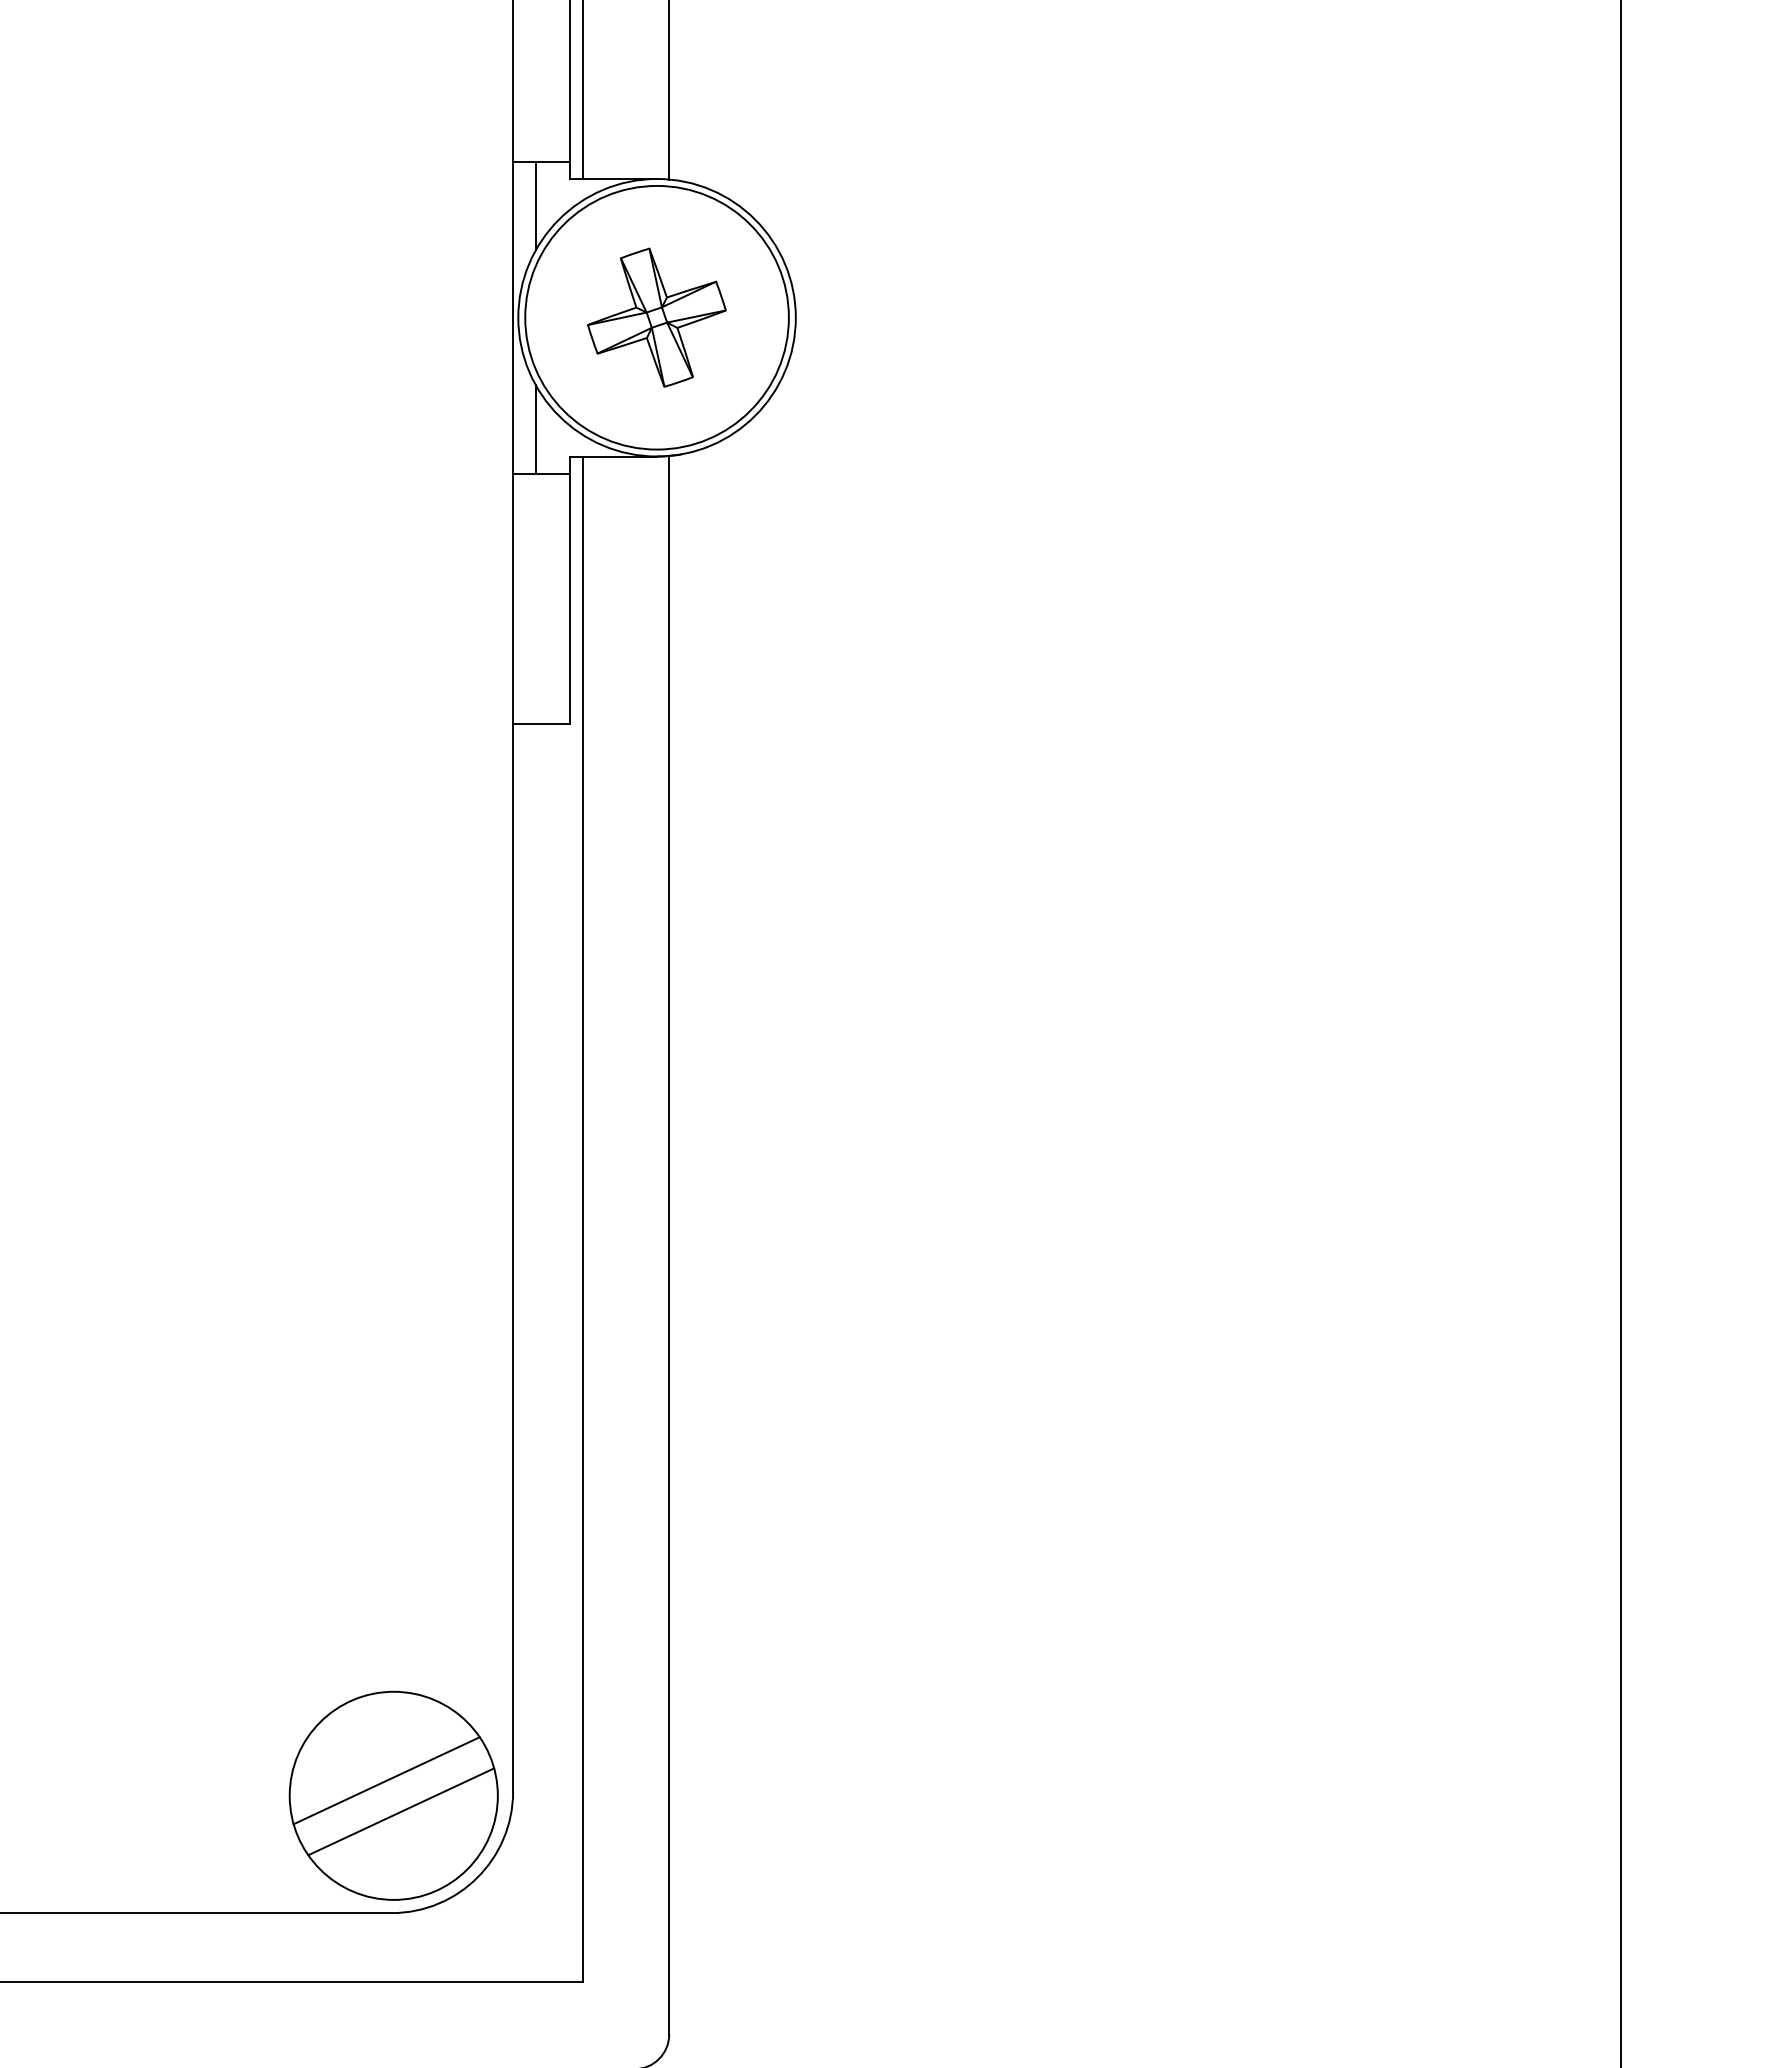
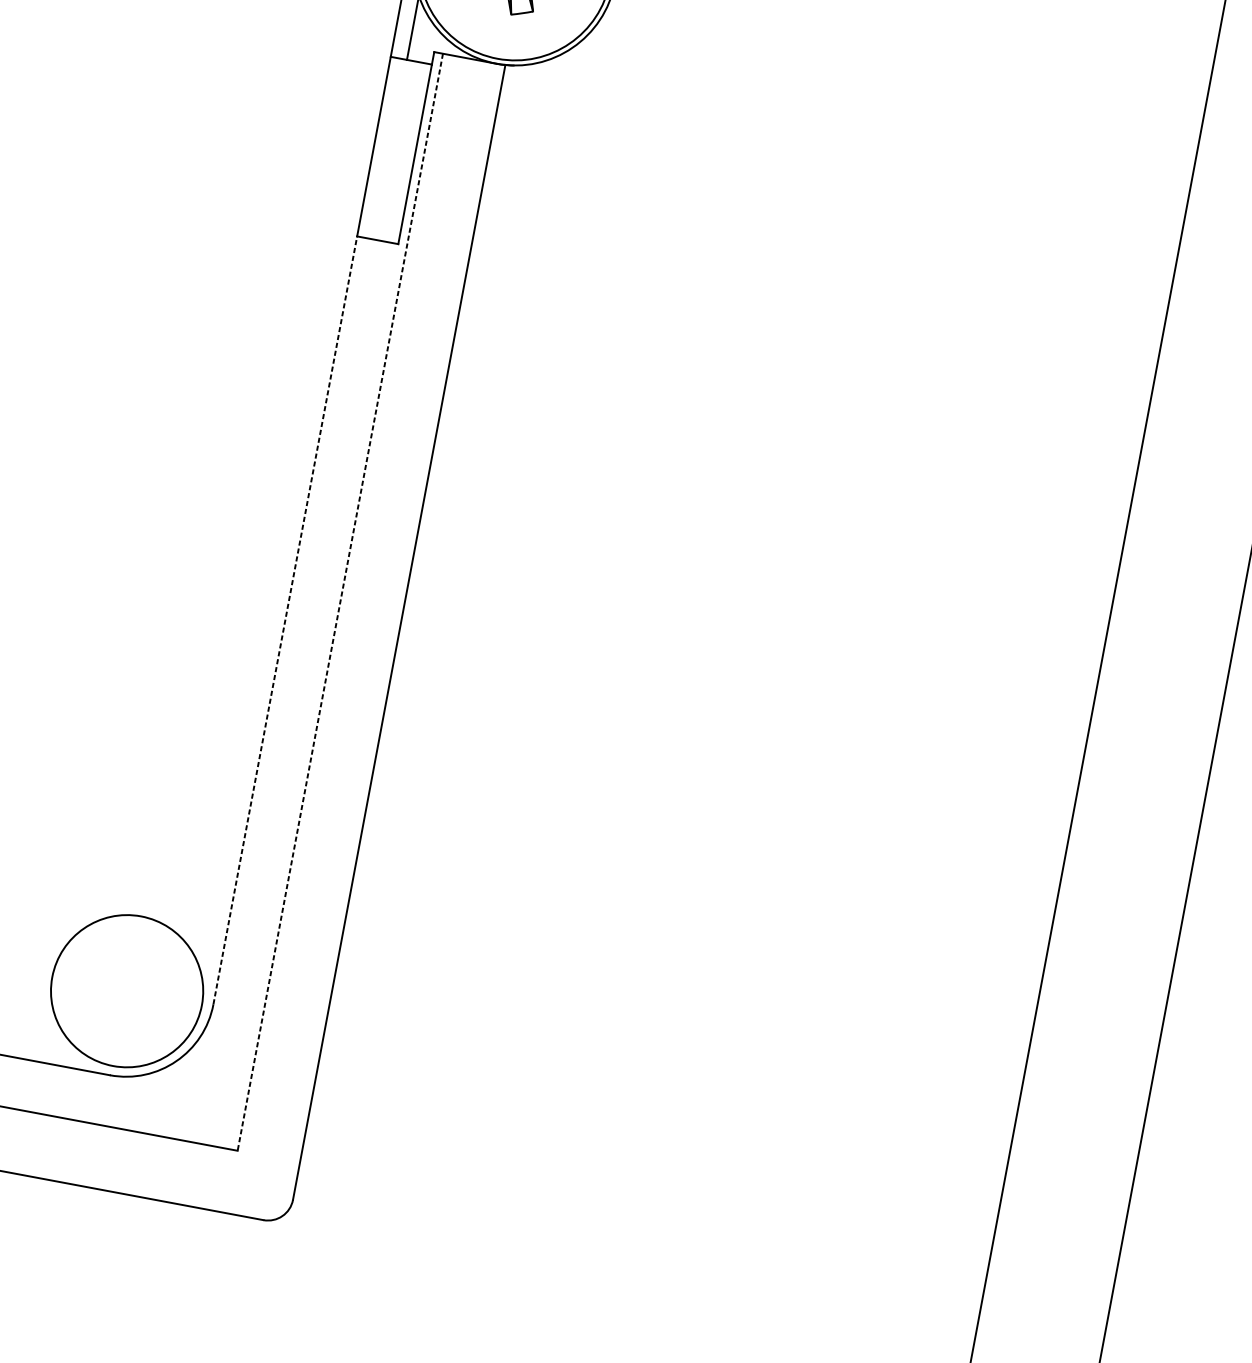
line: (582, 1219) -> (340, 602), solid -> dashed
line: (513, 1257) -> (285, 620), solid -> dashed
line: (386, 1780) -> (123, 979), removed
line: (401, 1811) -> (130, 1003), removed

